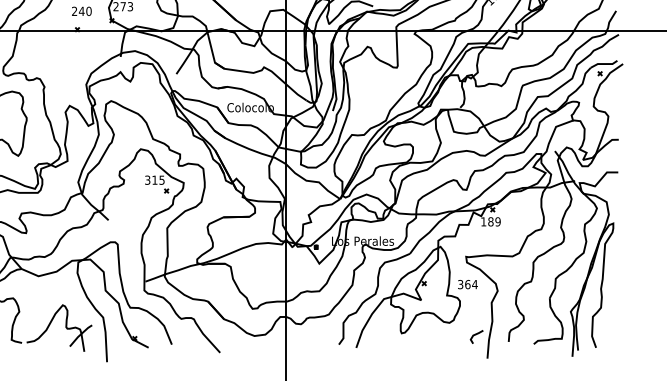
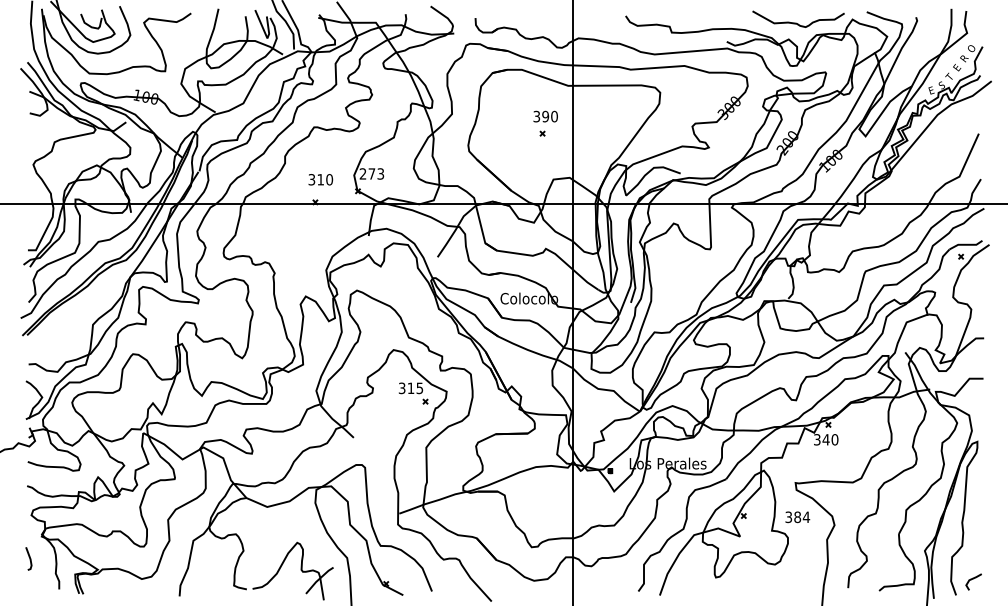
text: (78, 11) -> (316, 179), 240 -> 310
text: (491, 221) -> (826, 439), 189 -> 340
text: (467, 283) -> (797, 516), 364 -> 384
line: (476, 334) -> (973, 579), moved

